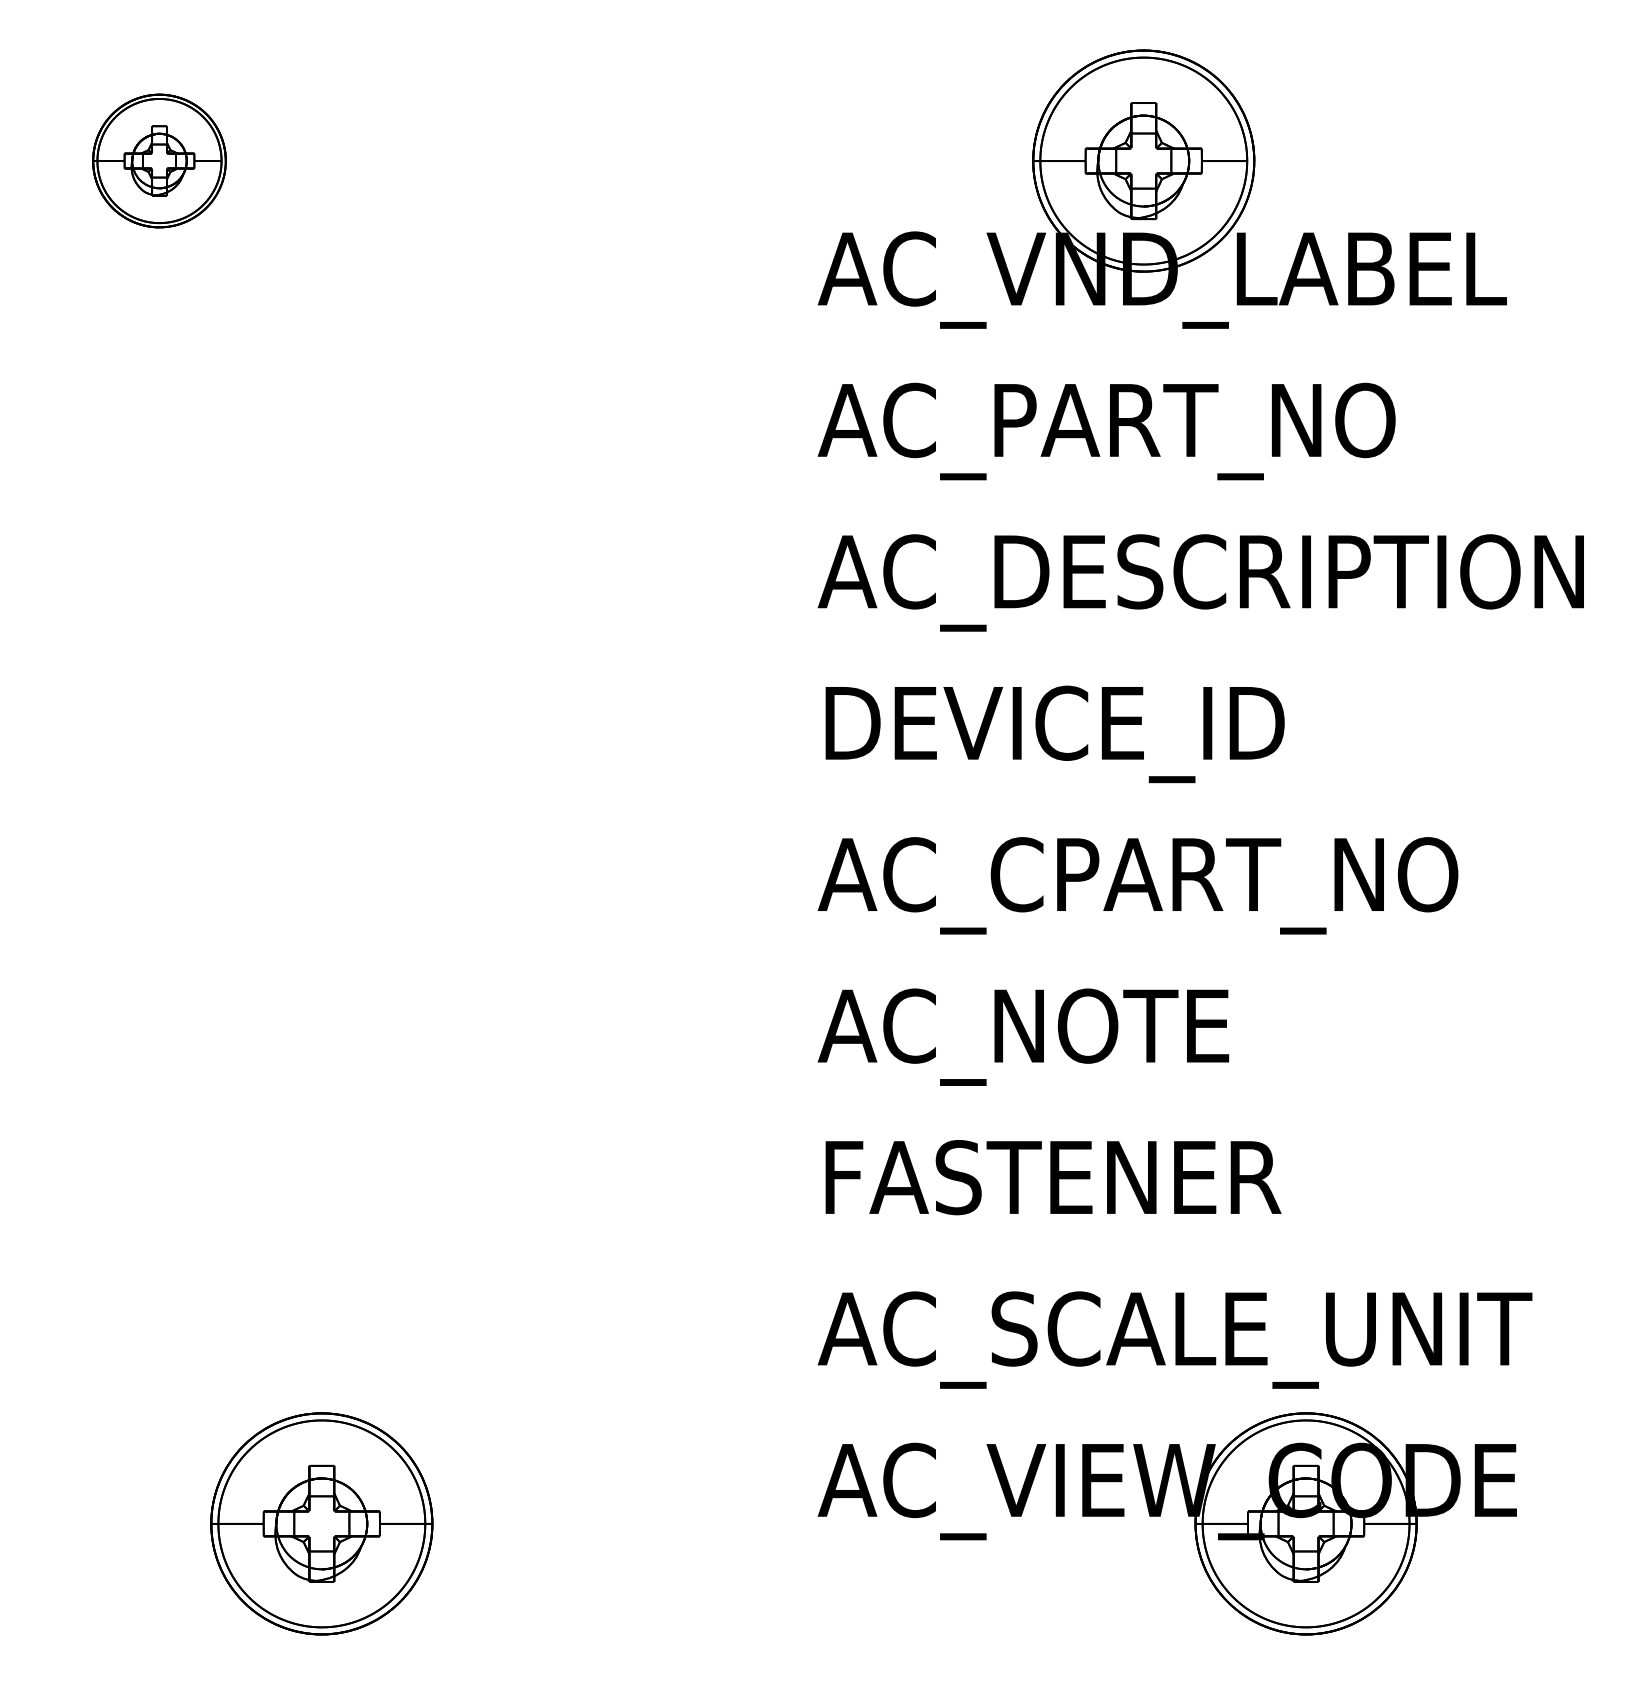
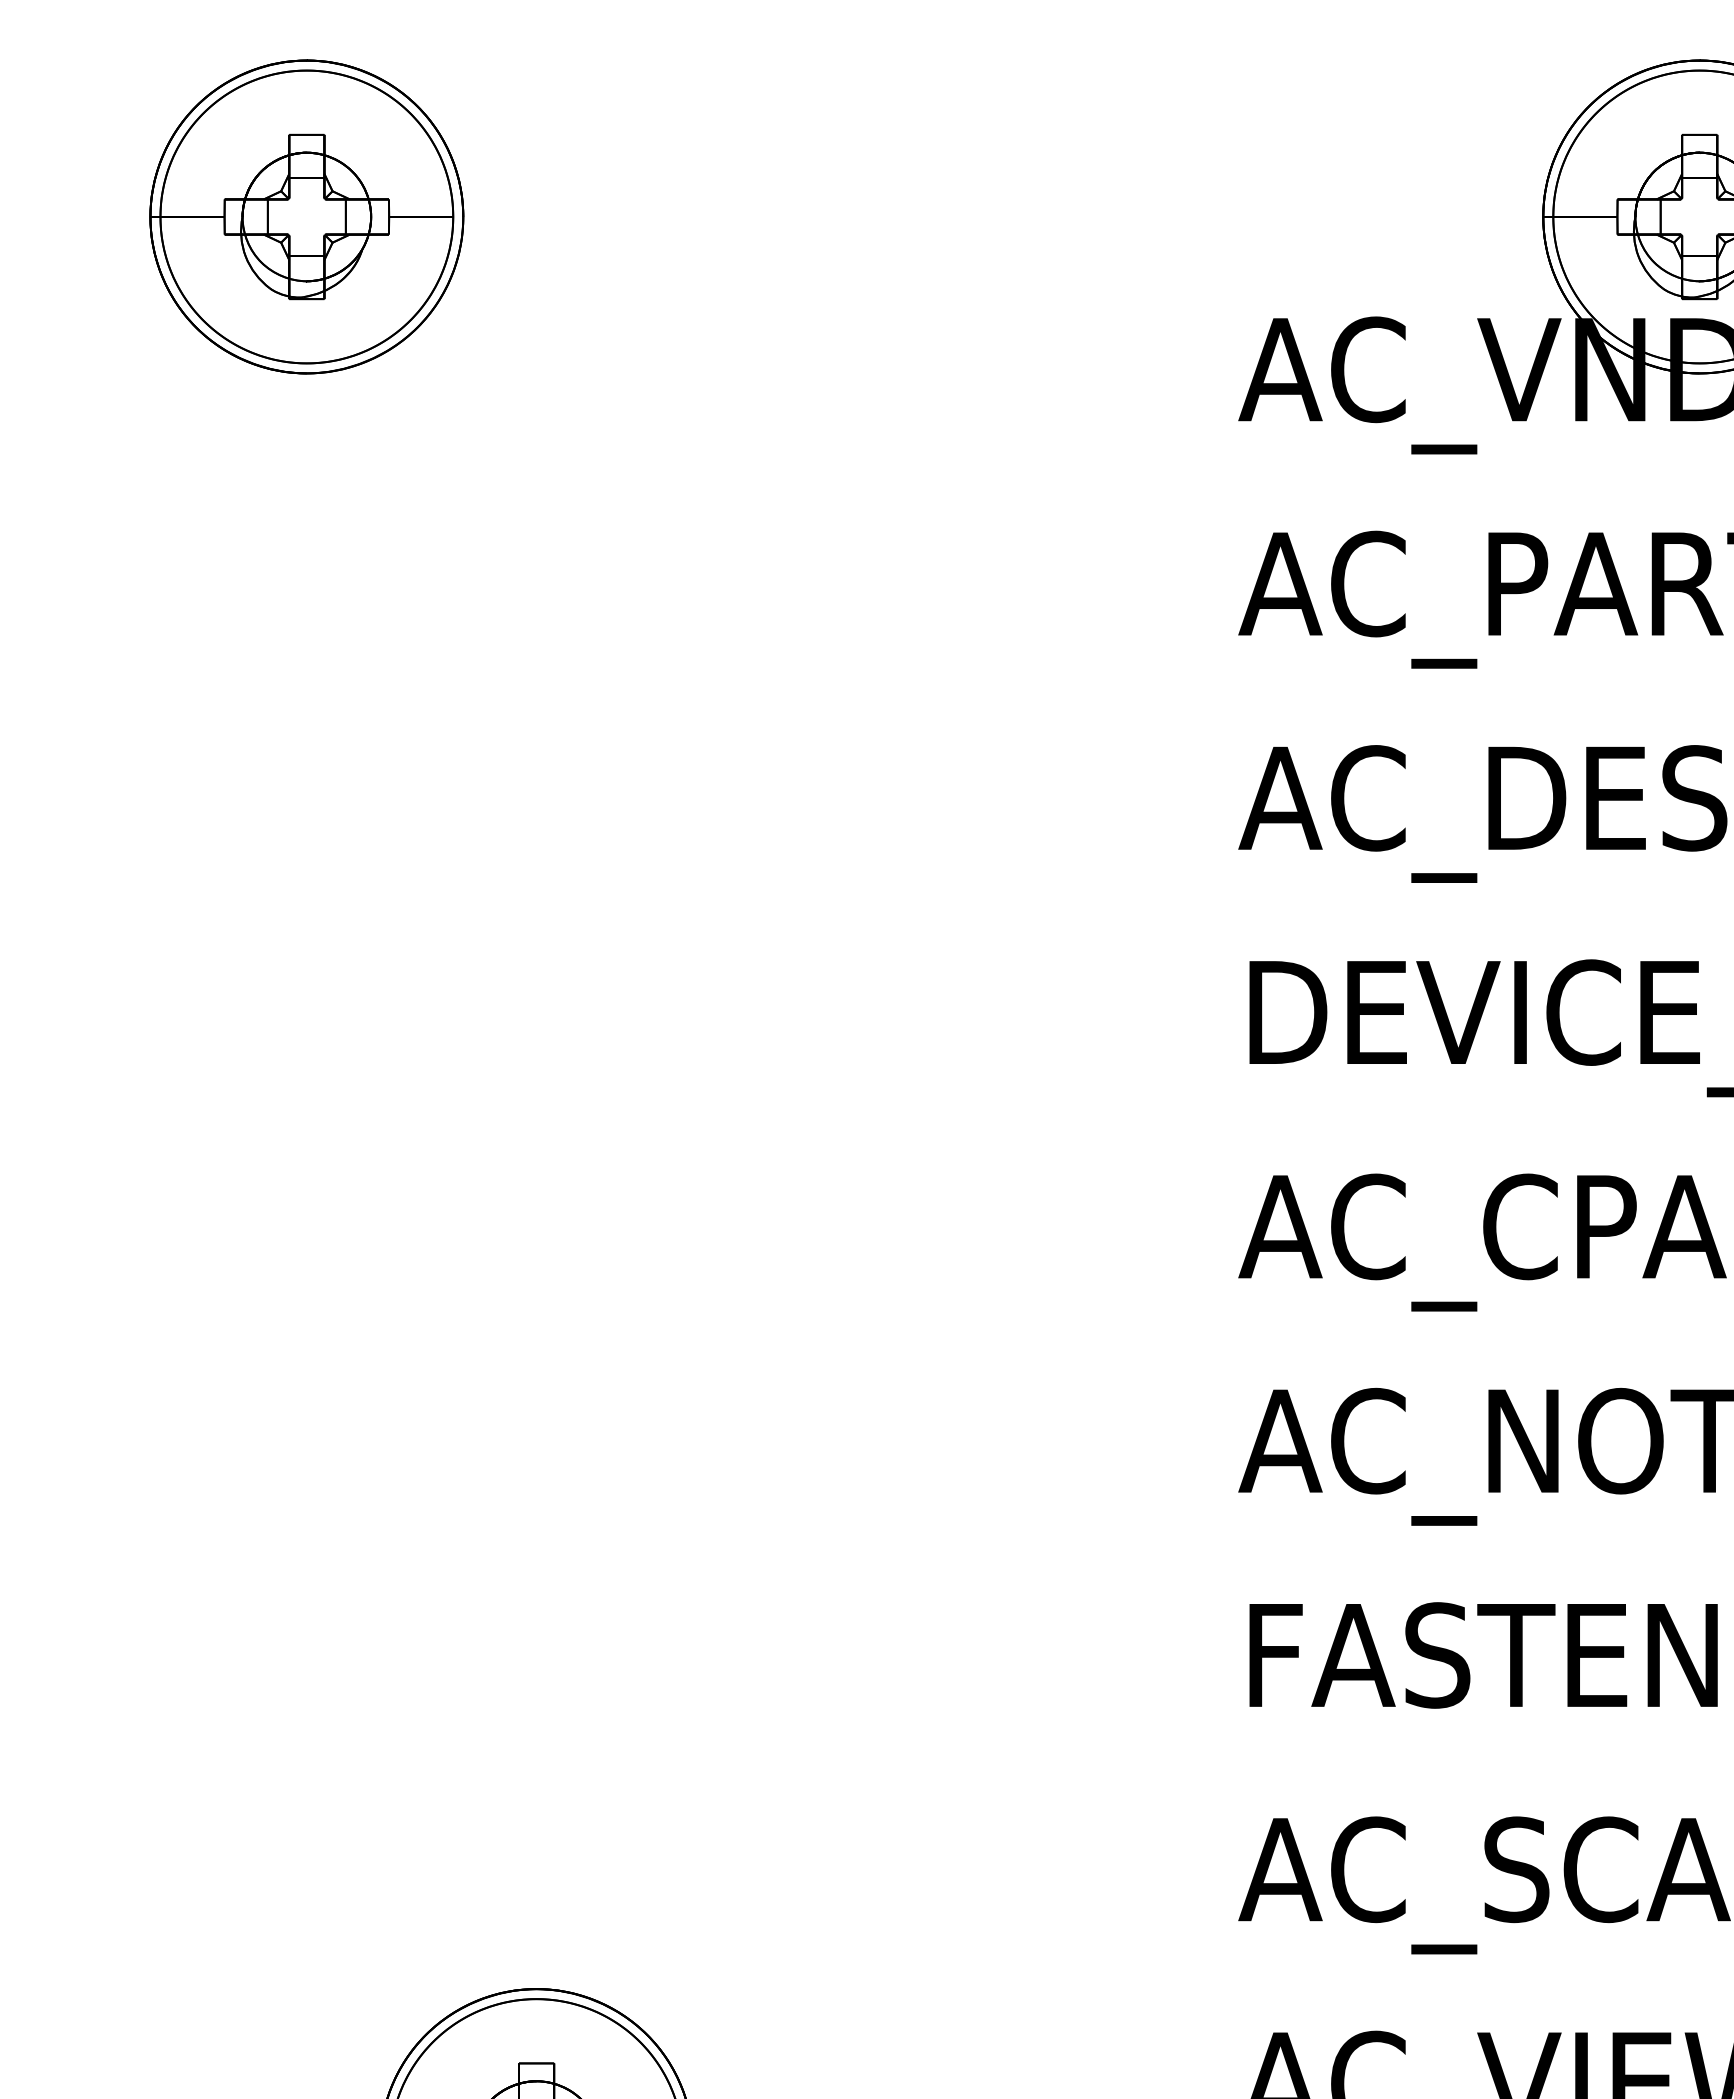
part: (159, 160) -> (306, 216), size x1.67

